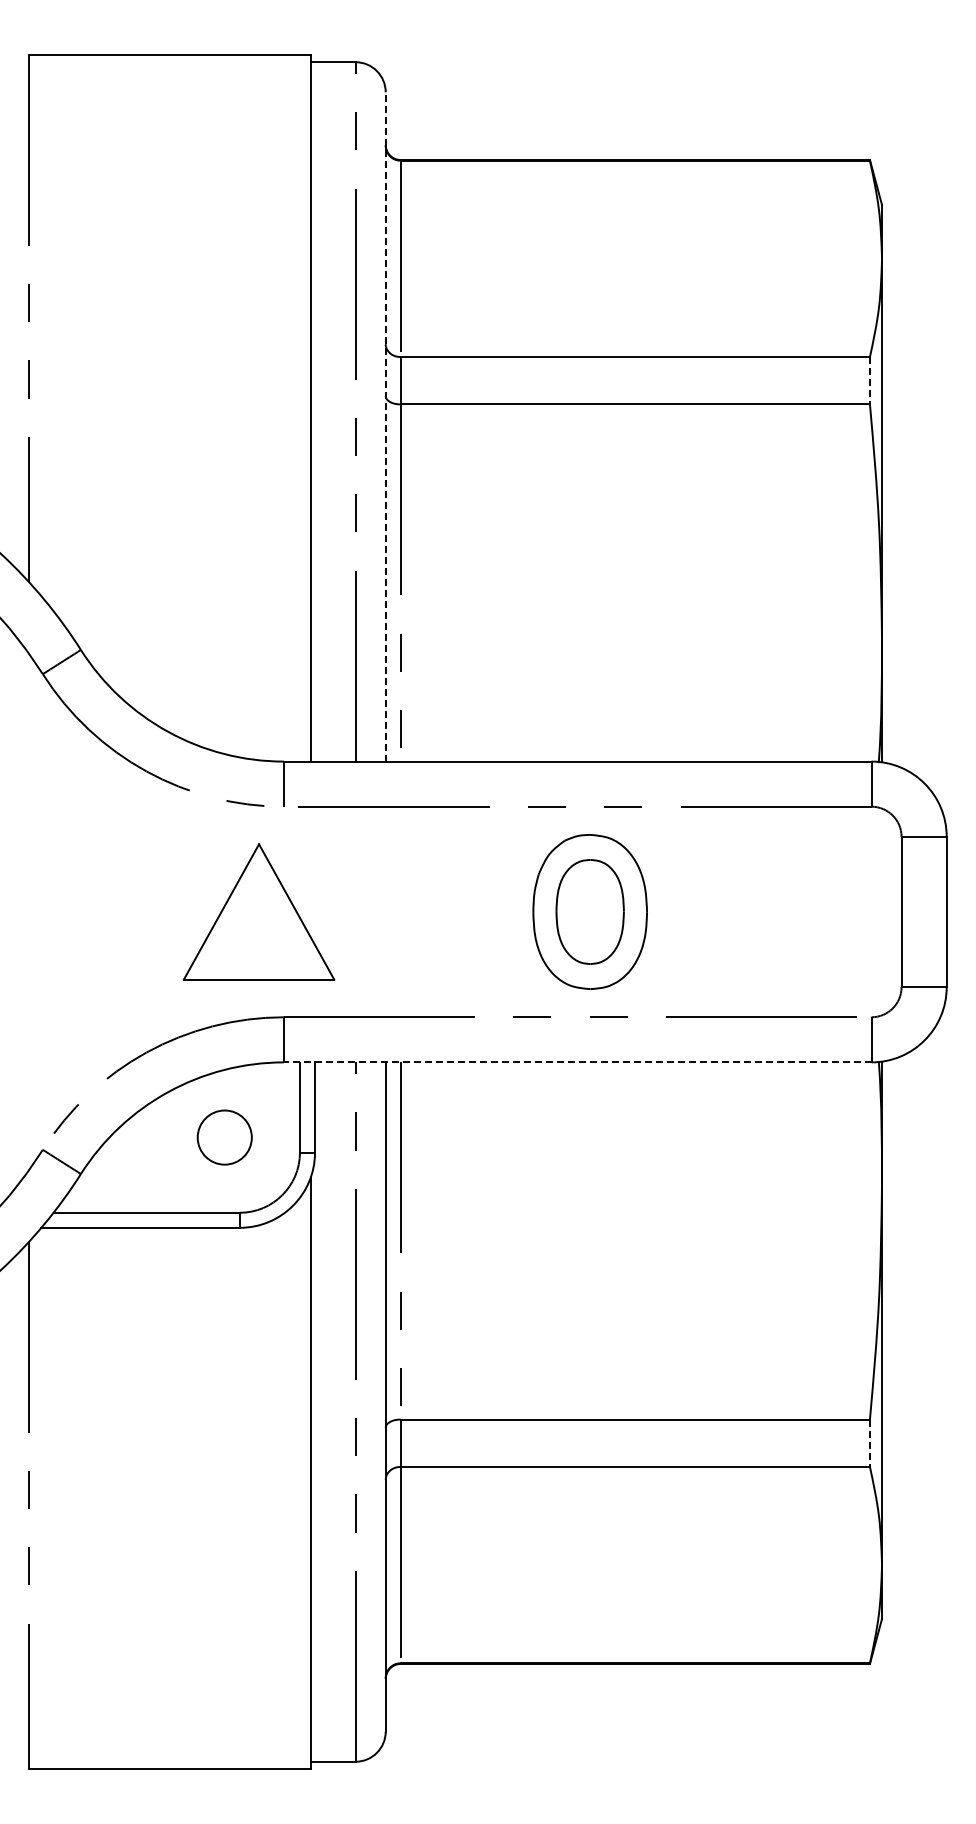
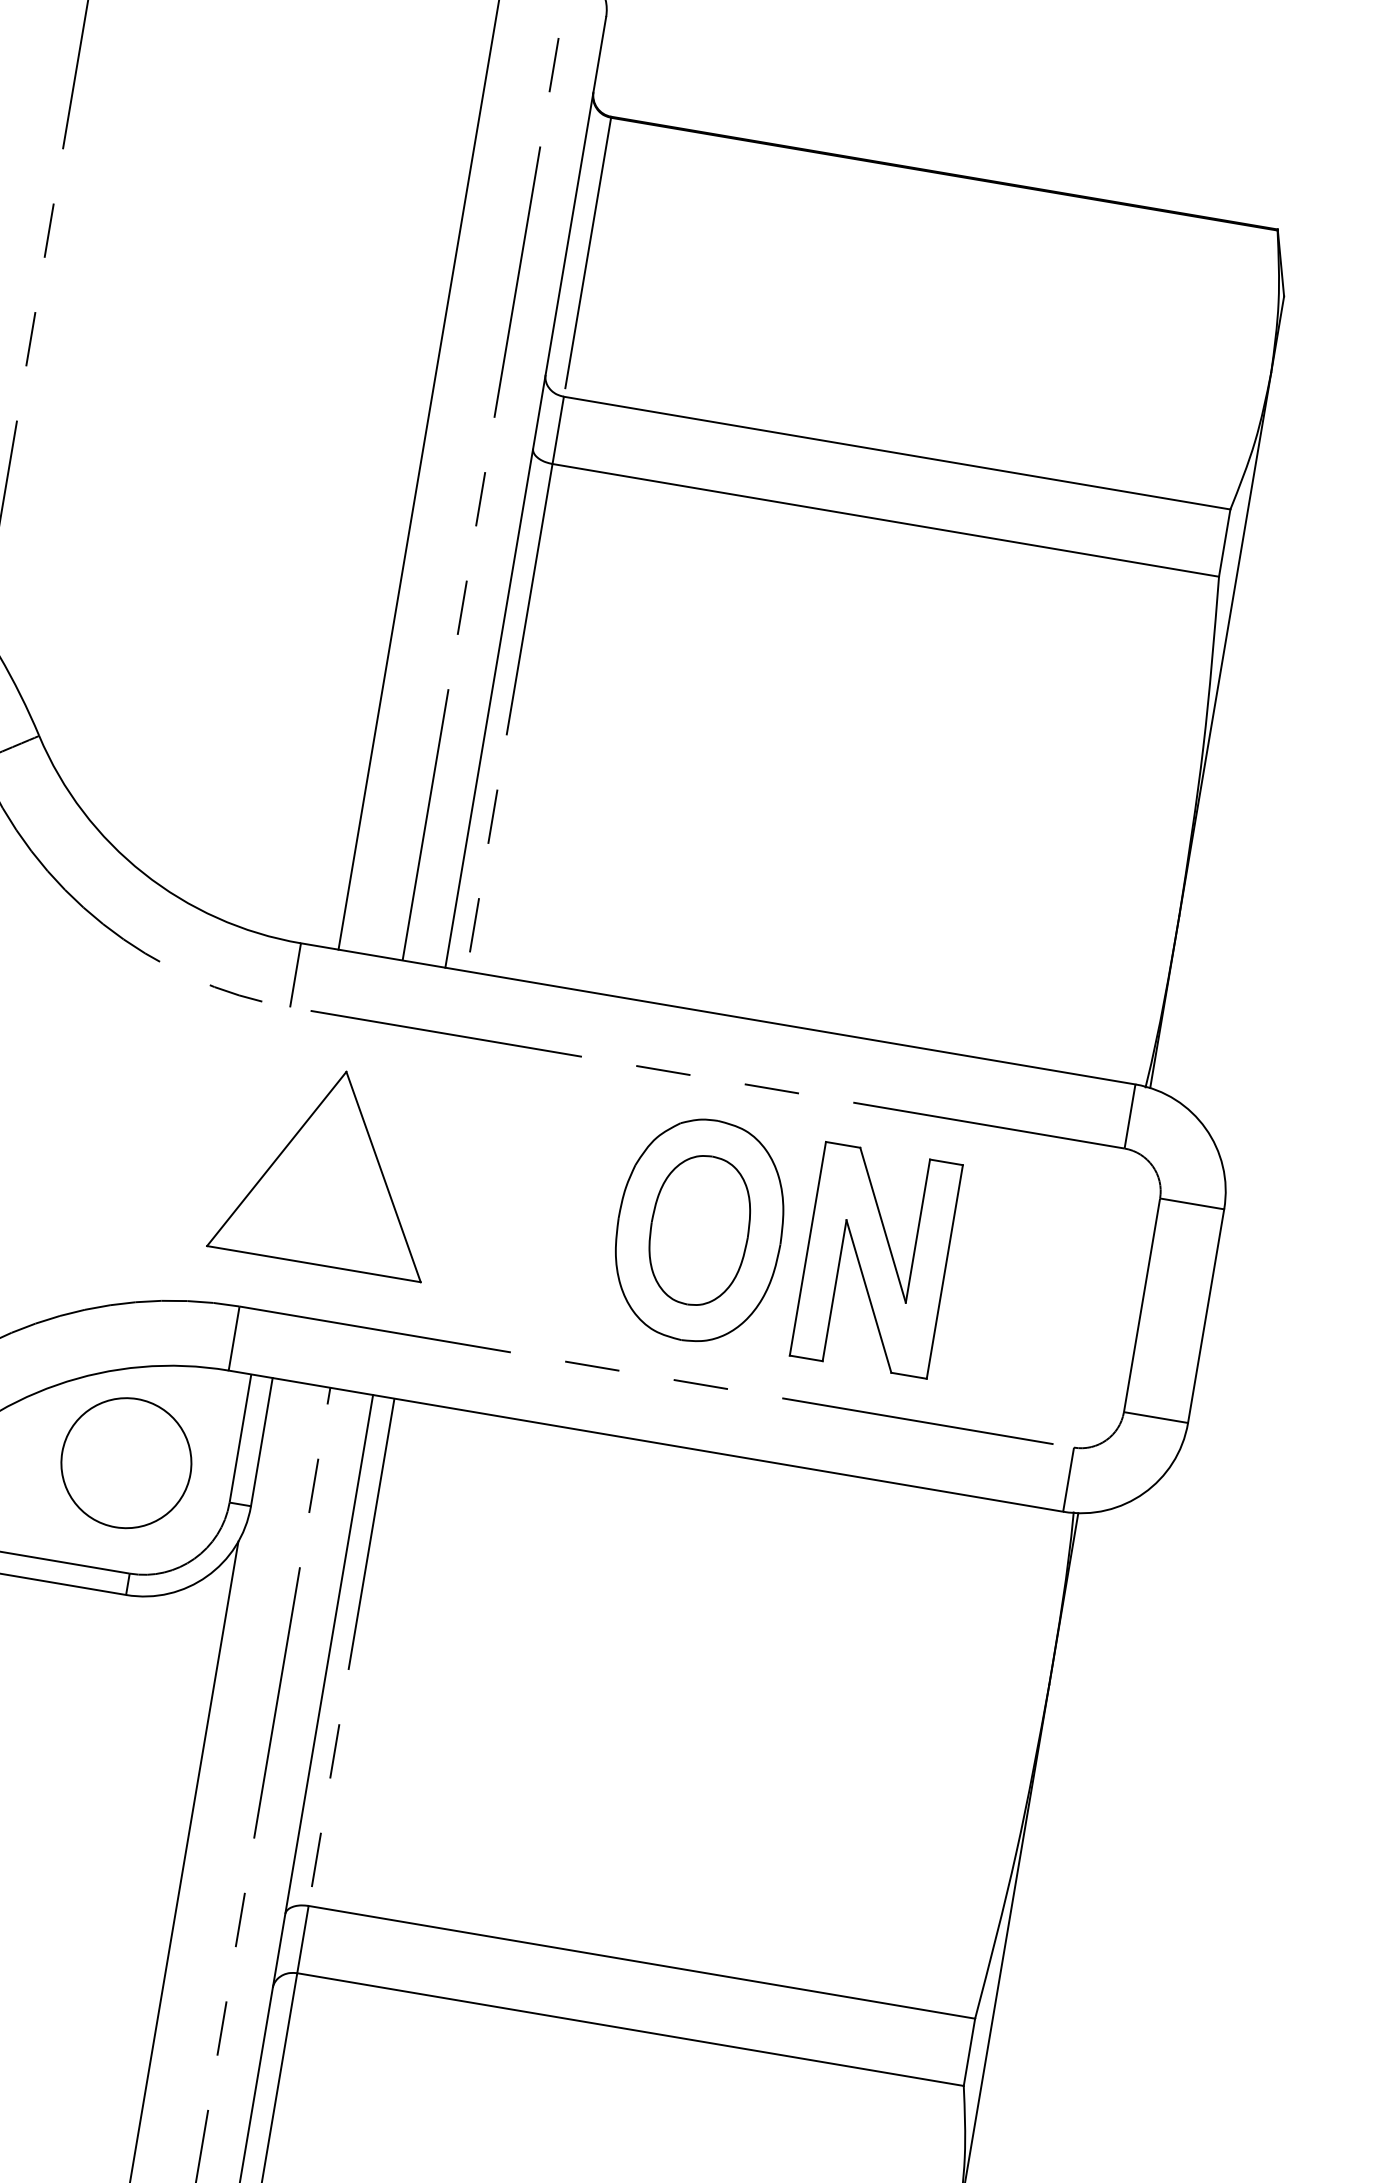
line: (869, 380) -> (1224, 542), dashed -> solid
line: (385, 426) -> (525, 491), dashed -> solid
part: (258, 911) -> (329, 1167), moved
part: (714, 911) -> (876, 1259), added
line: (577, 1062) -> (645, 1441), dashed -> solid
circle: (224, 1137) -> (126, 1462), size x1.67
line: (869, 1443) -> (968, 2052), dashed -> solid

